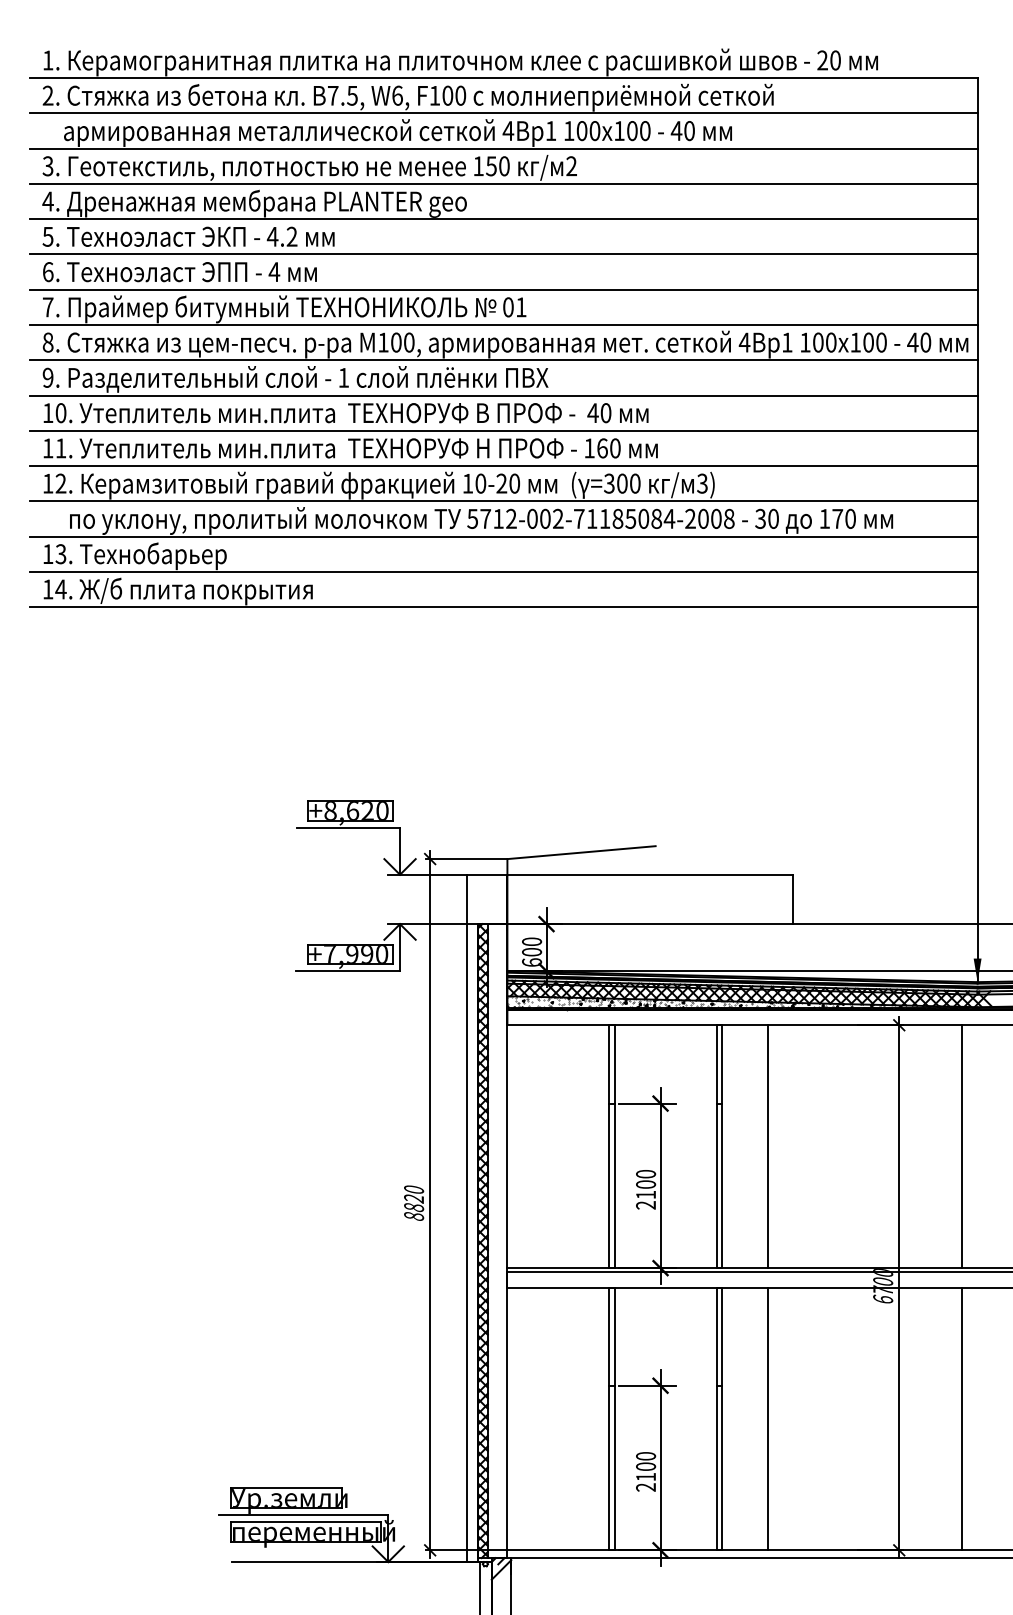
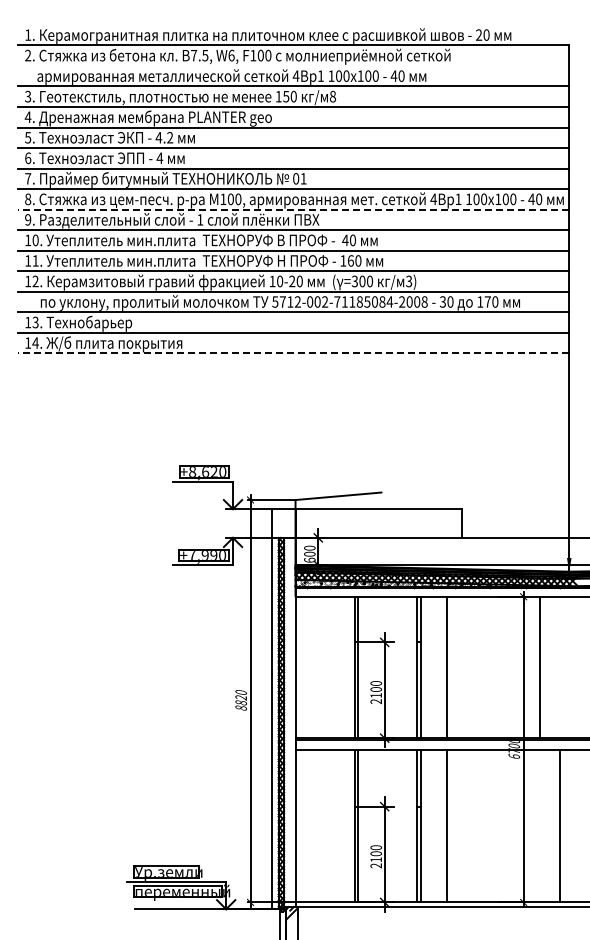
line: (503, 112) -> (293, 65), removed
text: (570, 165) -> (332, 96), 2 -> 8
line: (503, 360) -> (293, 209), solid -> dashed
line: (503, 607) -> (293, 353), solid -> dashed
line: (962, 1146) -> (540, 667), moved

